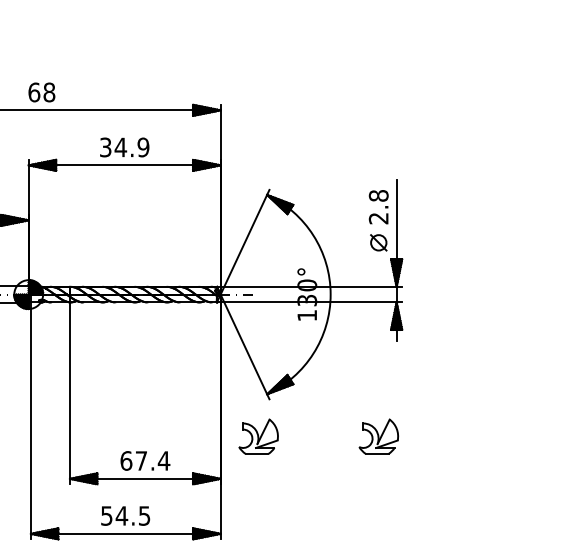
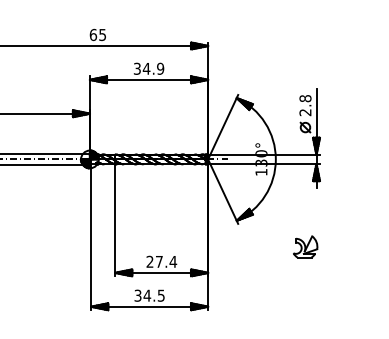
text: (49, 91) -> (102, 34), 68 -> 65
part: (258, 435) -> (231, 246), removed
text: (125, 460) -> (149, 261), 67.4 -> 27.4
text: (105, 513) -> (137, 294), 54.5 -> 34.5

